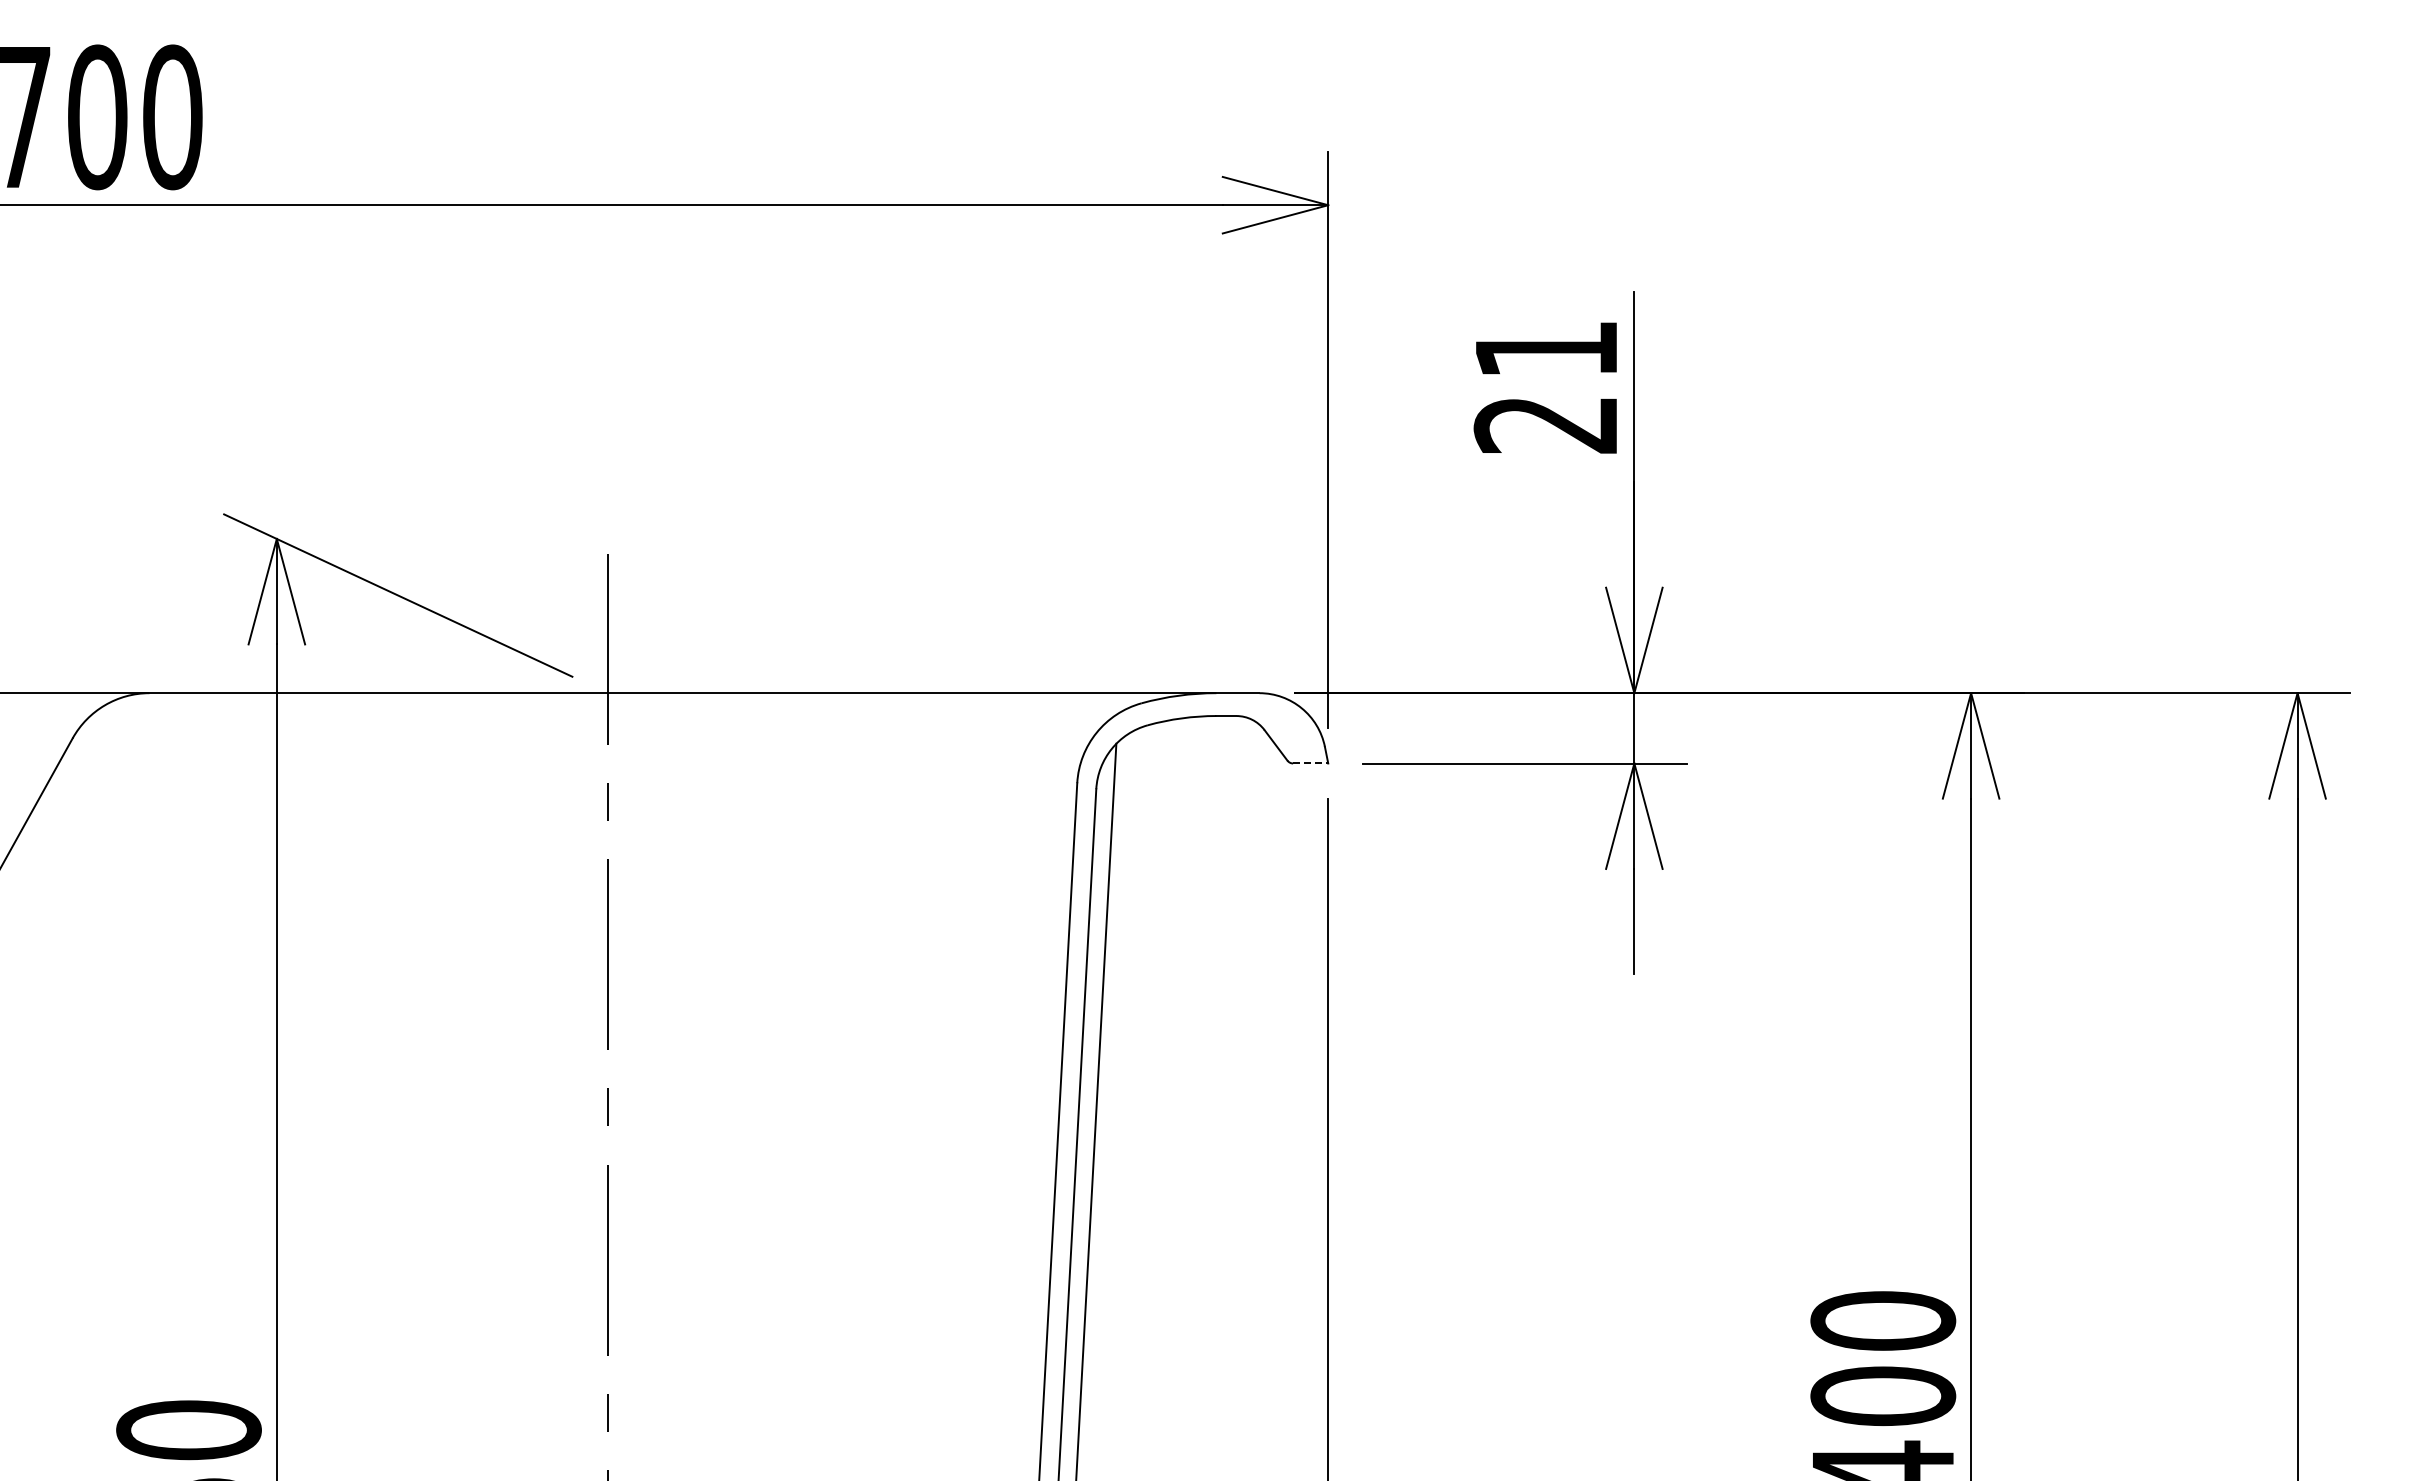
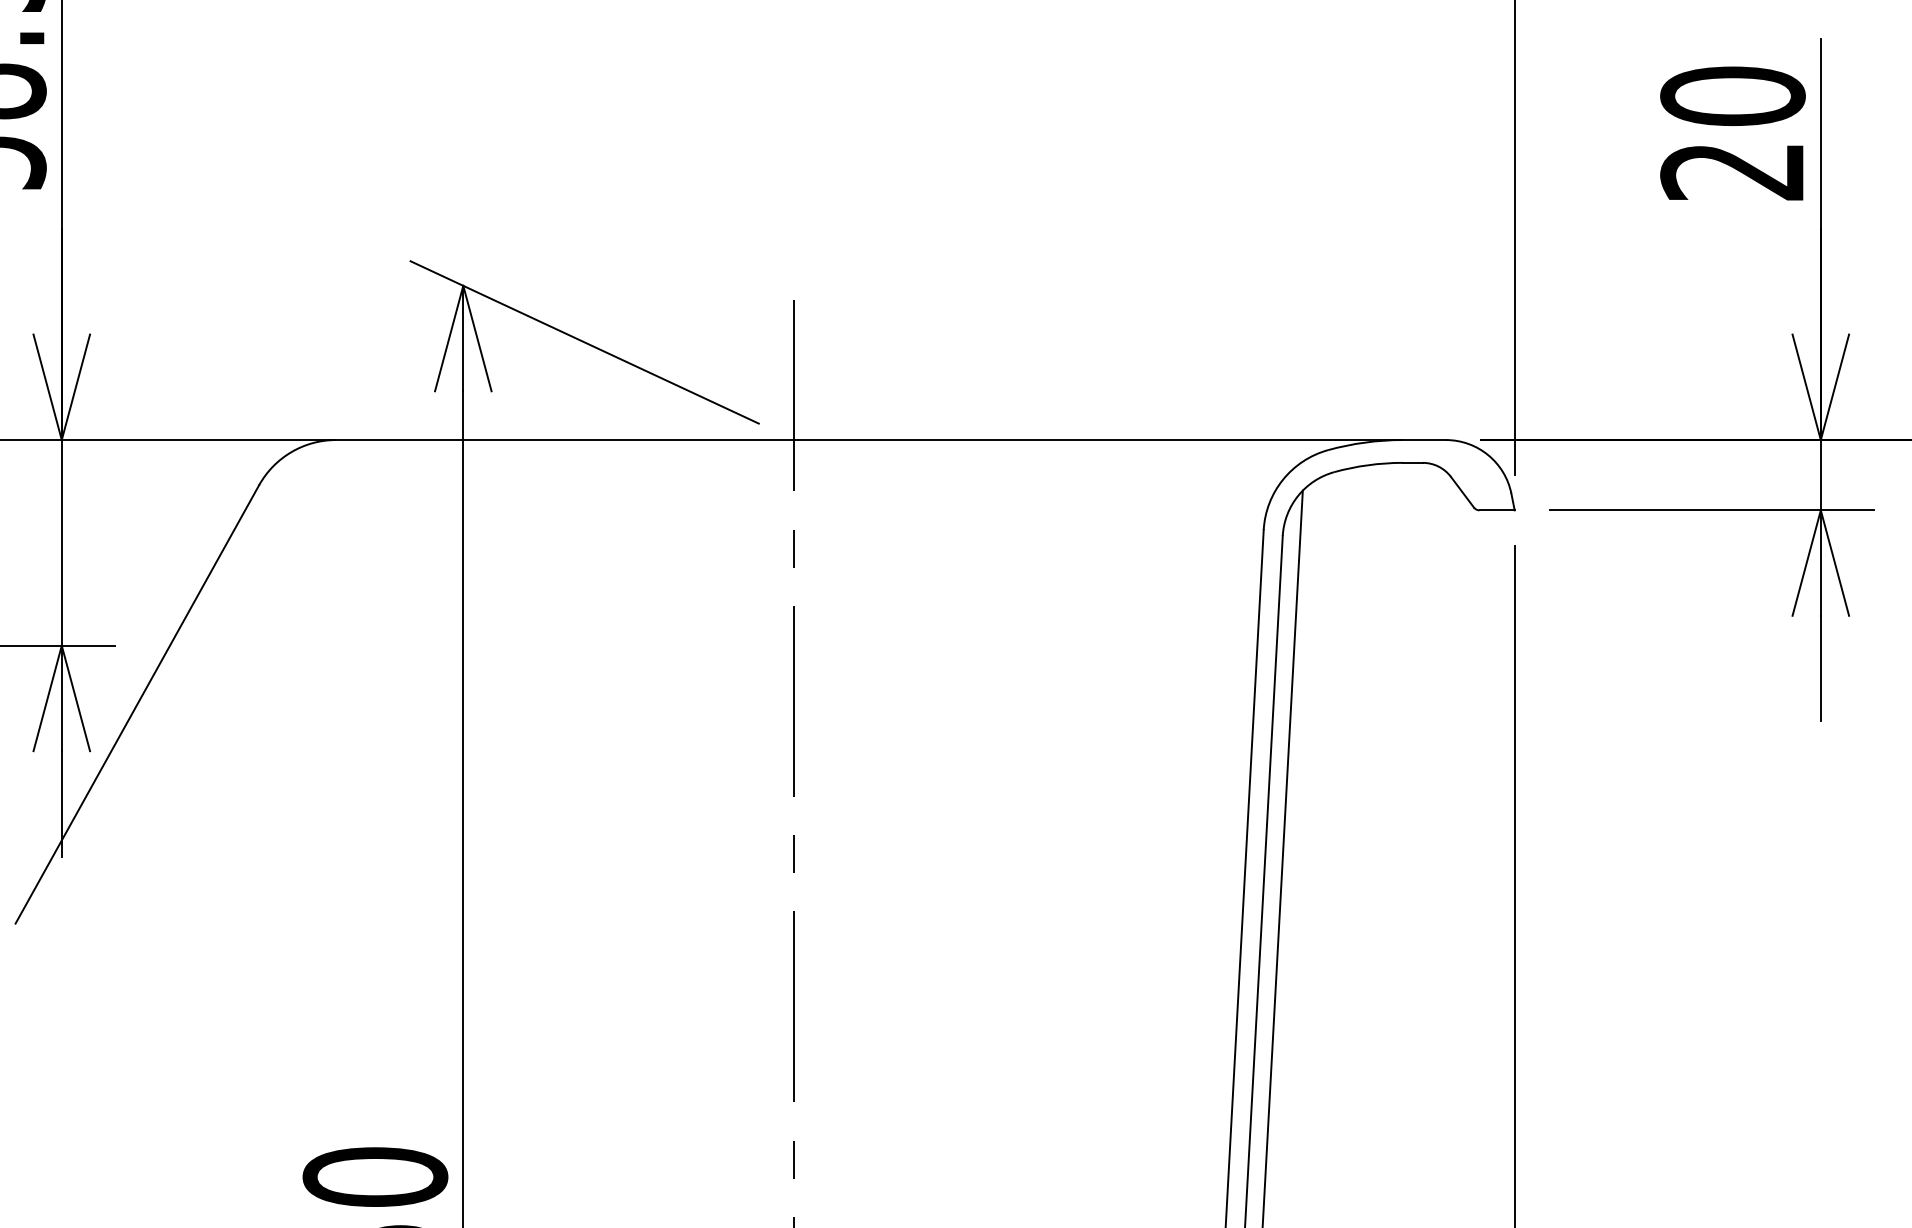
text: (1546, 349) -> (1732, 96), 21 -> 20
line: (1310, 763) -> (1496, 510), dashed -> solid

